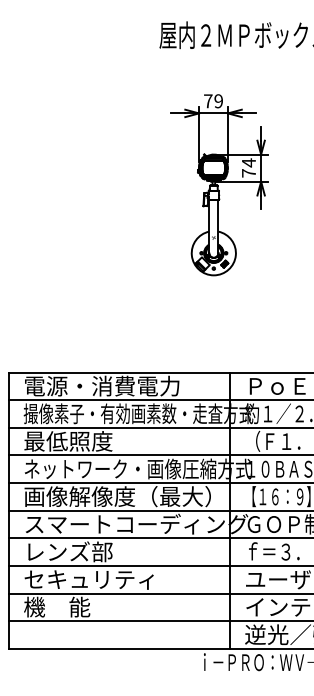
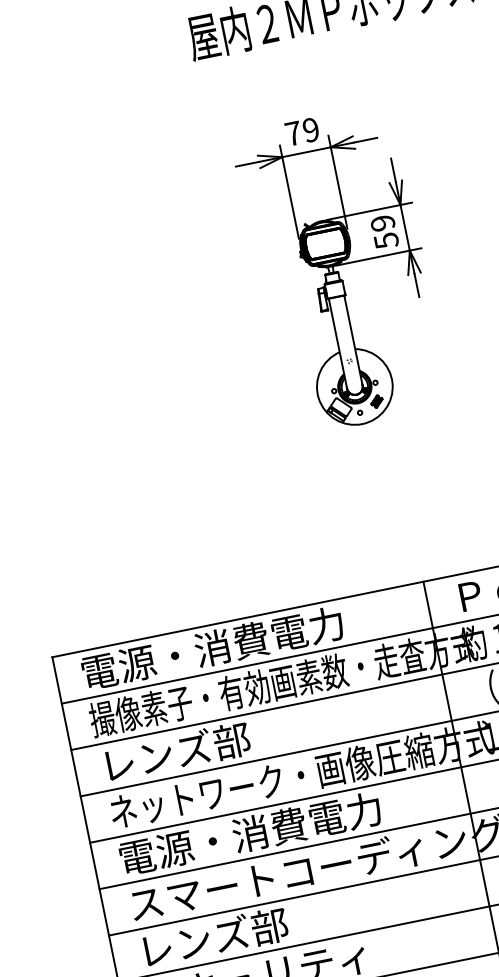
text: (248, 167) -> (383, 231), 74 -> 59
text: (68, 441) -> (175, 752), 最低照度 -> レンズ部
text: (117, 496) -> (276, 828), 画像解像度（最大） -> 電源・消費電力

